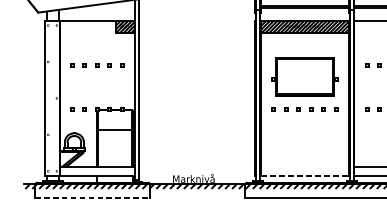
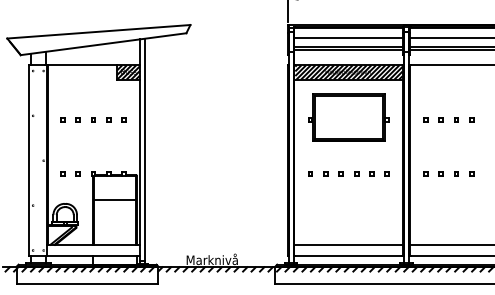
part: (304, 77) -> (348, 117), moved
line: (304, 166) -> (348, 244), added
line: (304, 176) -> (348, 256), dashed -> solid
line: (92, 198) -> (87, 283), dashed -> solid

